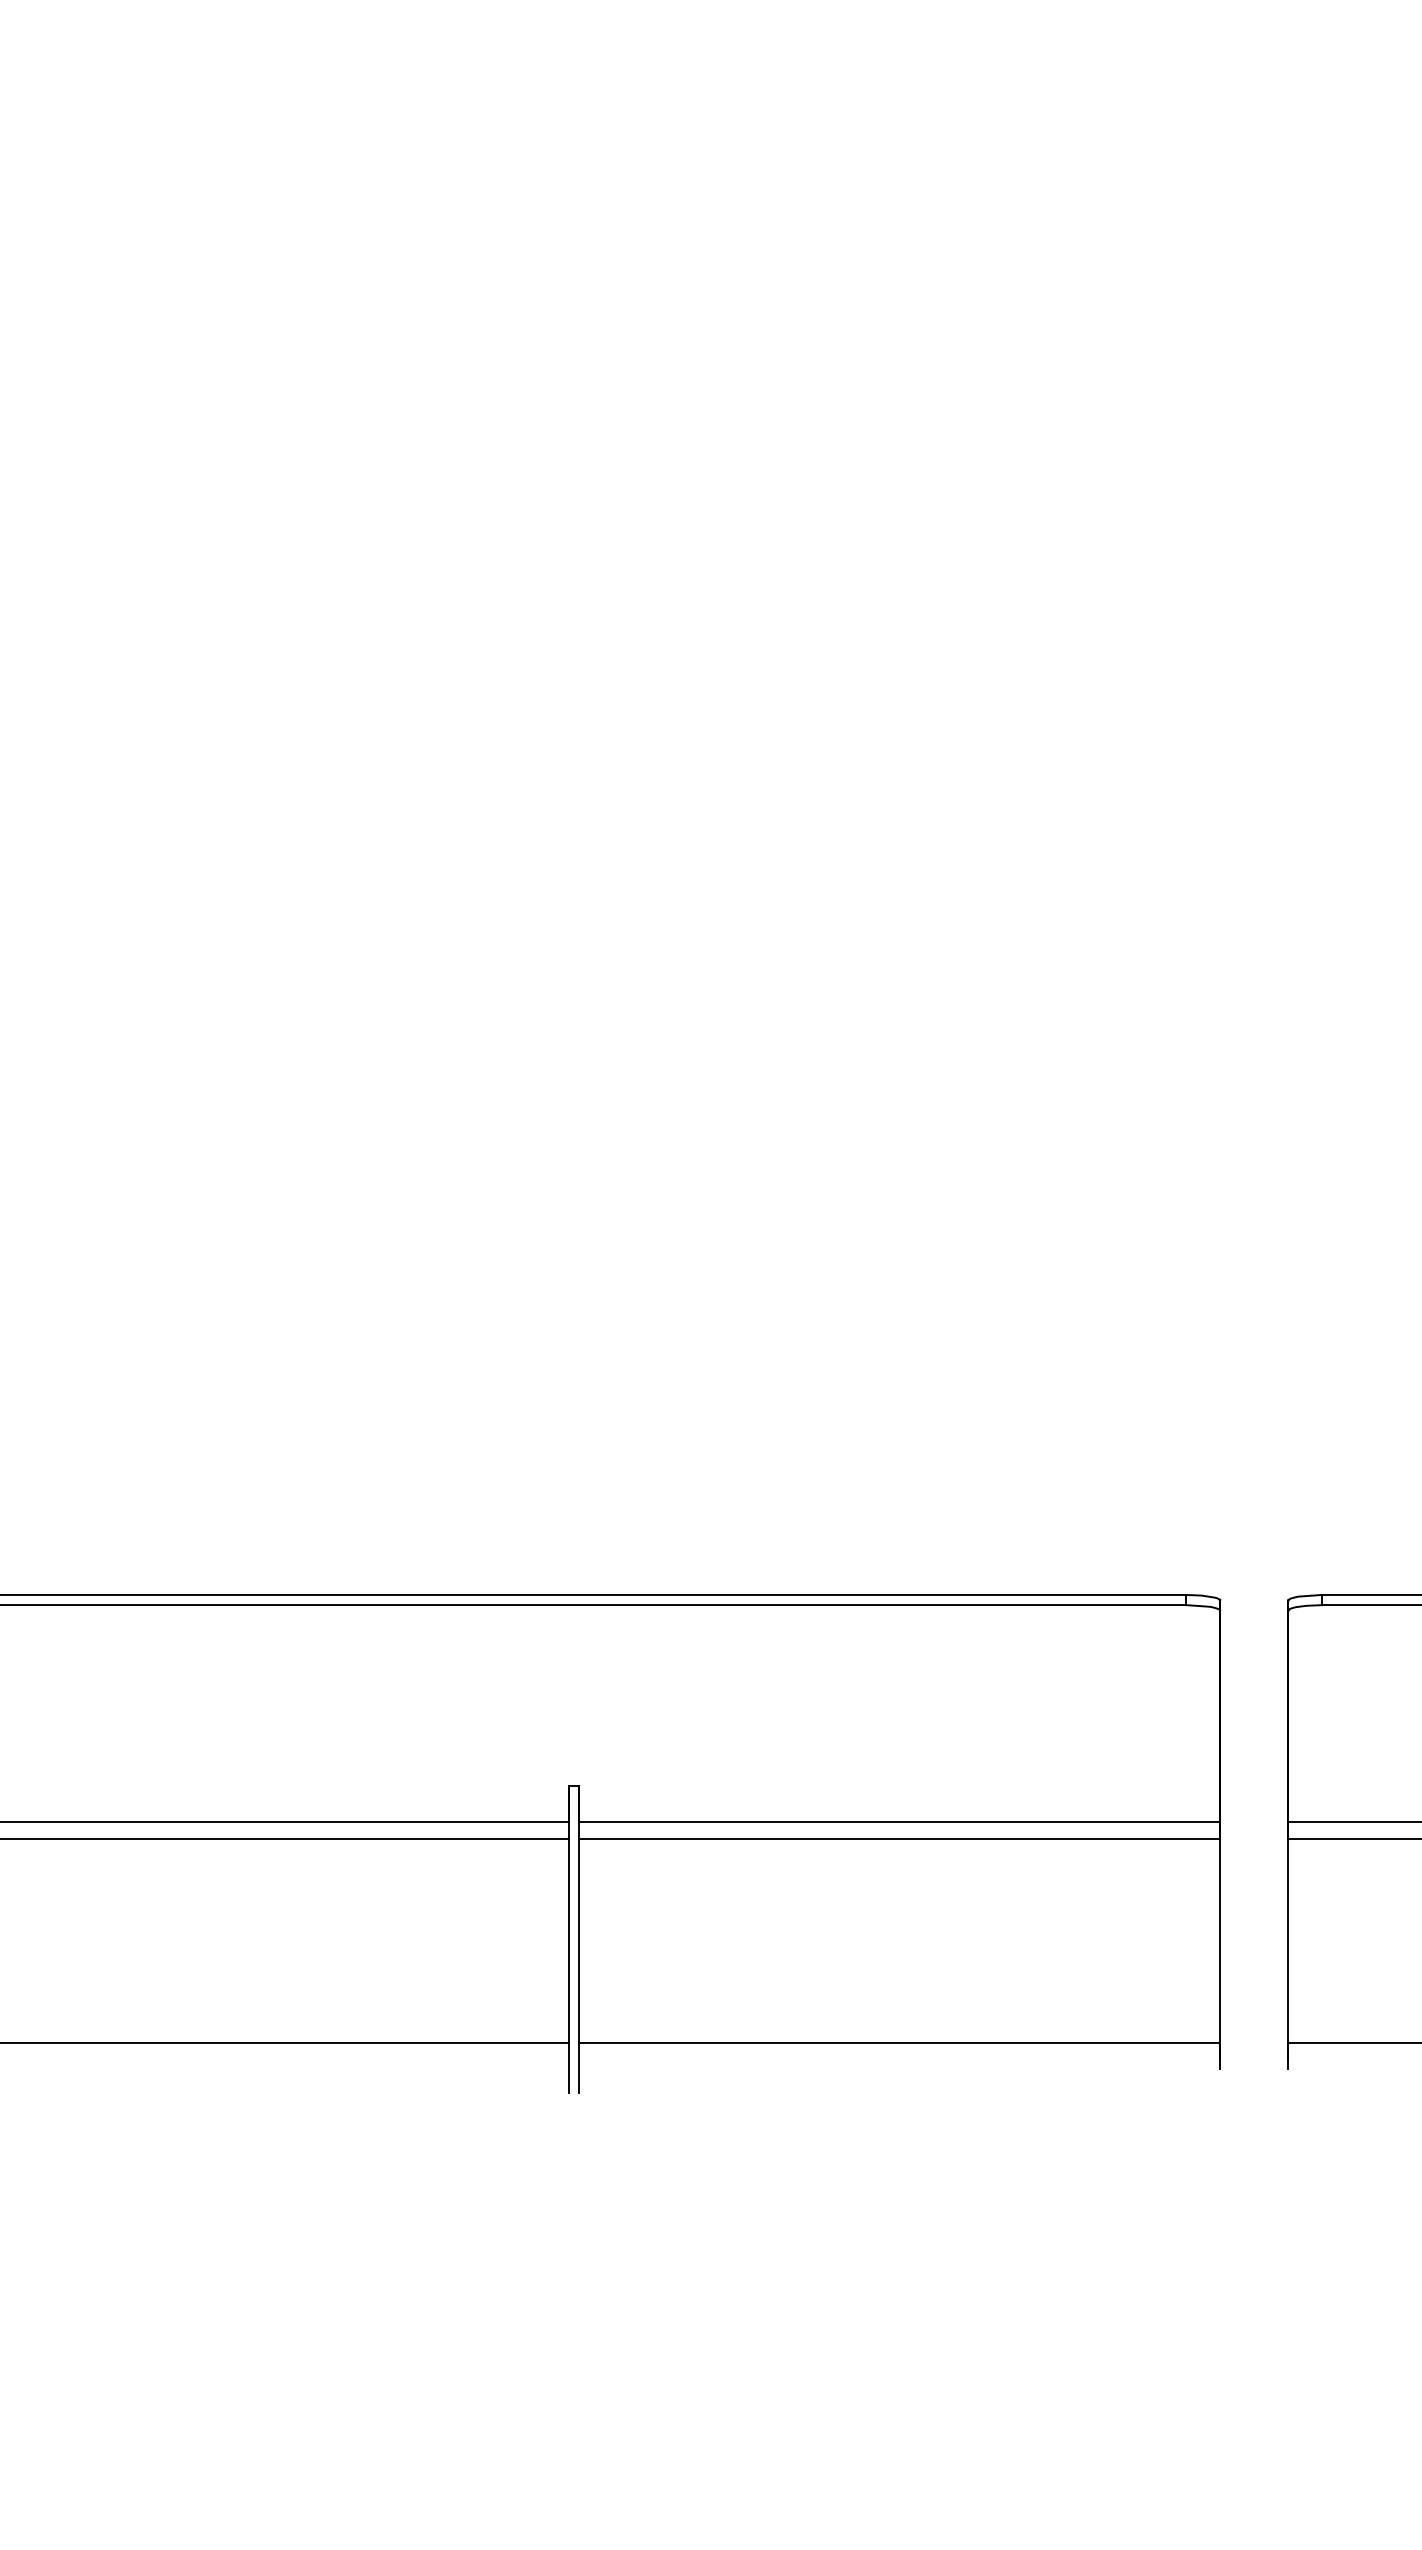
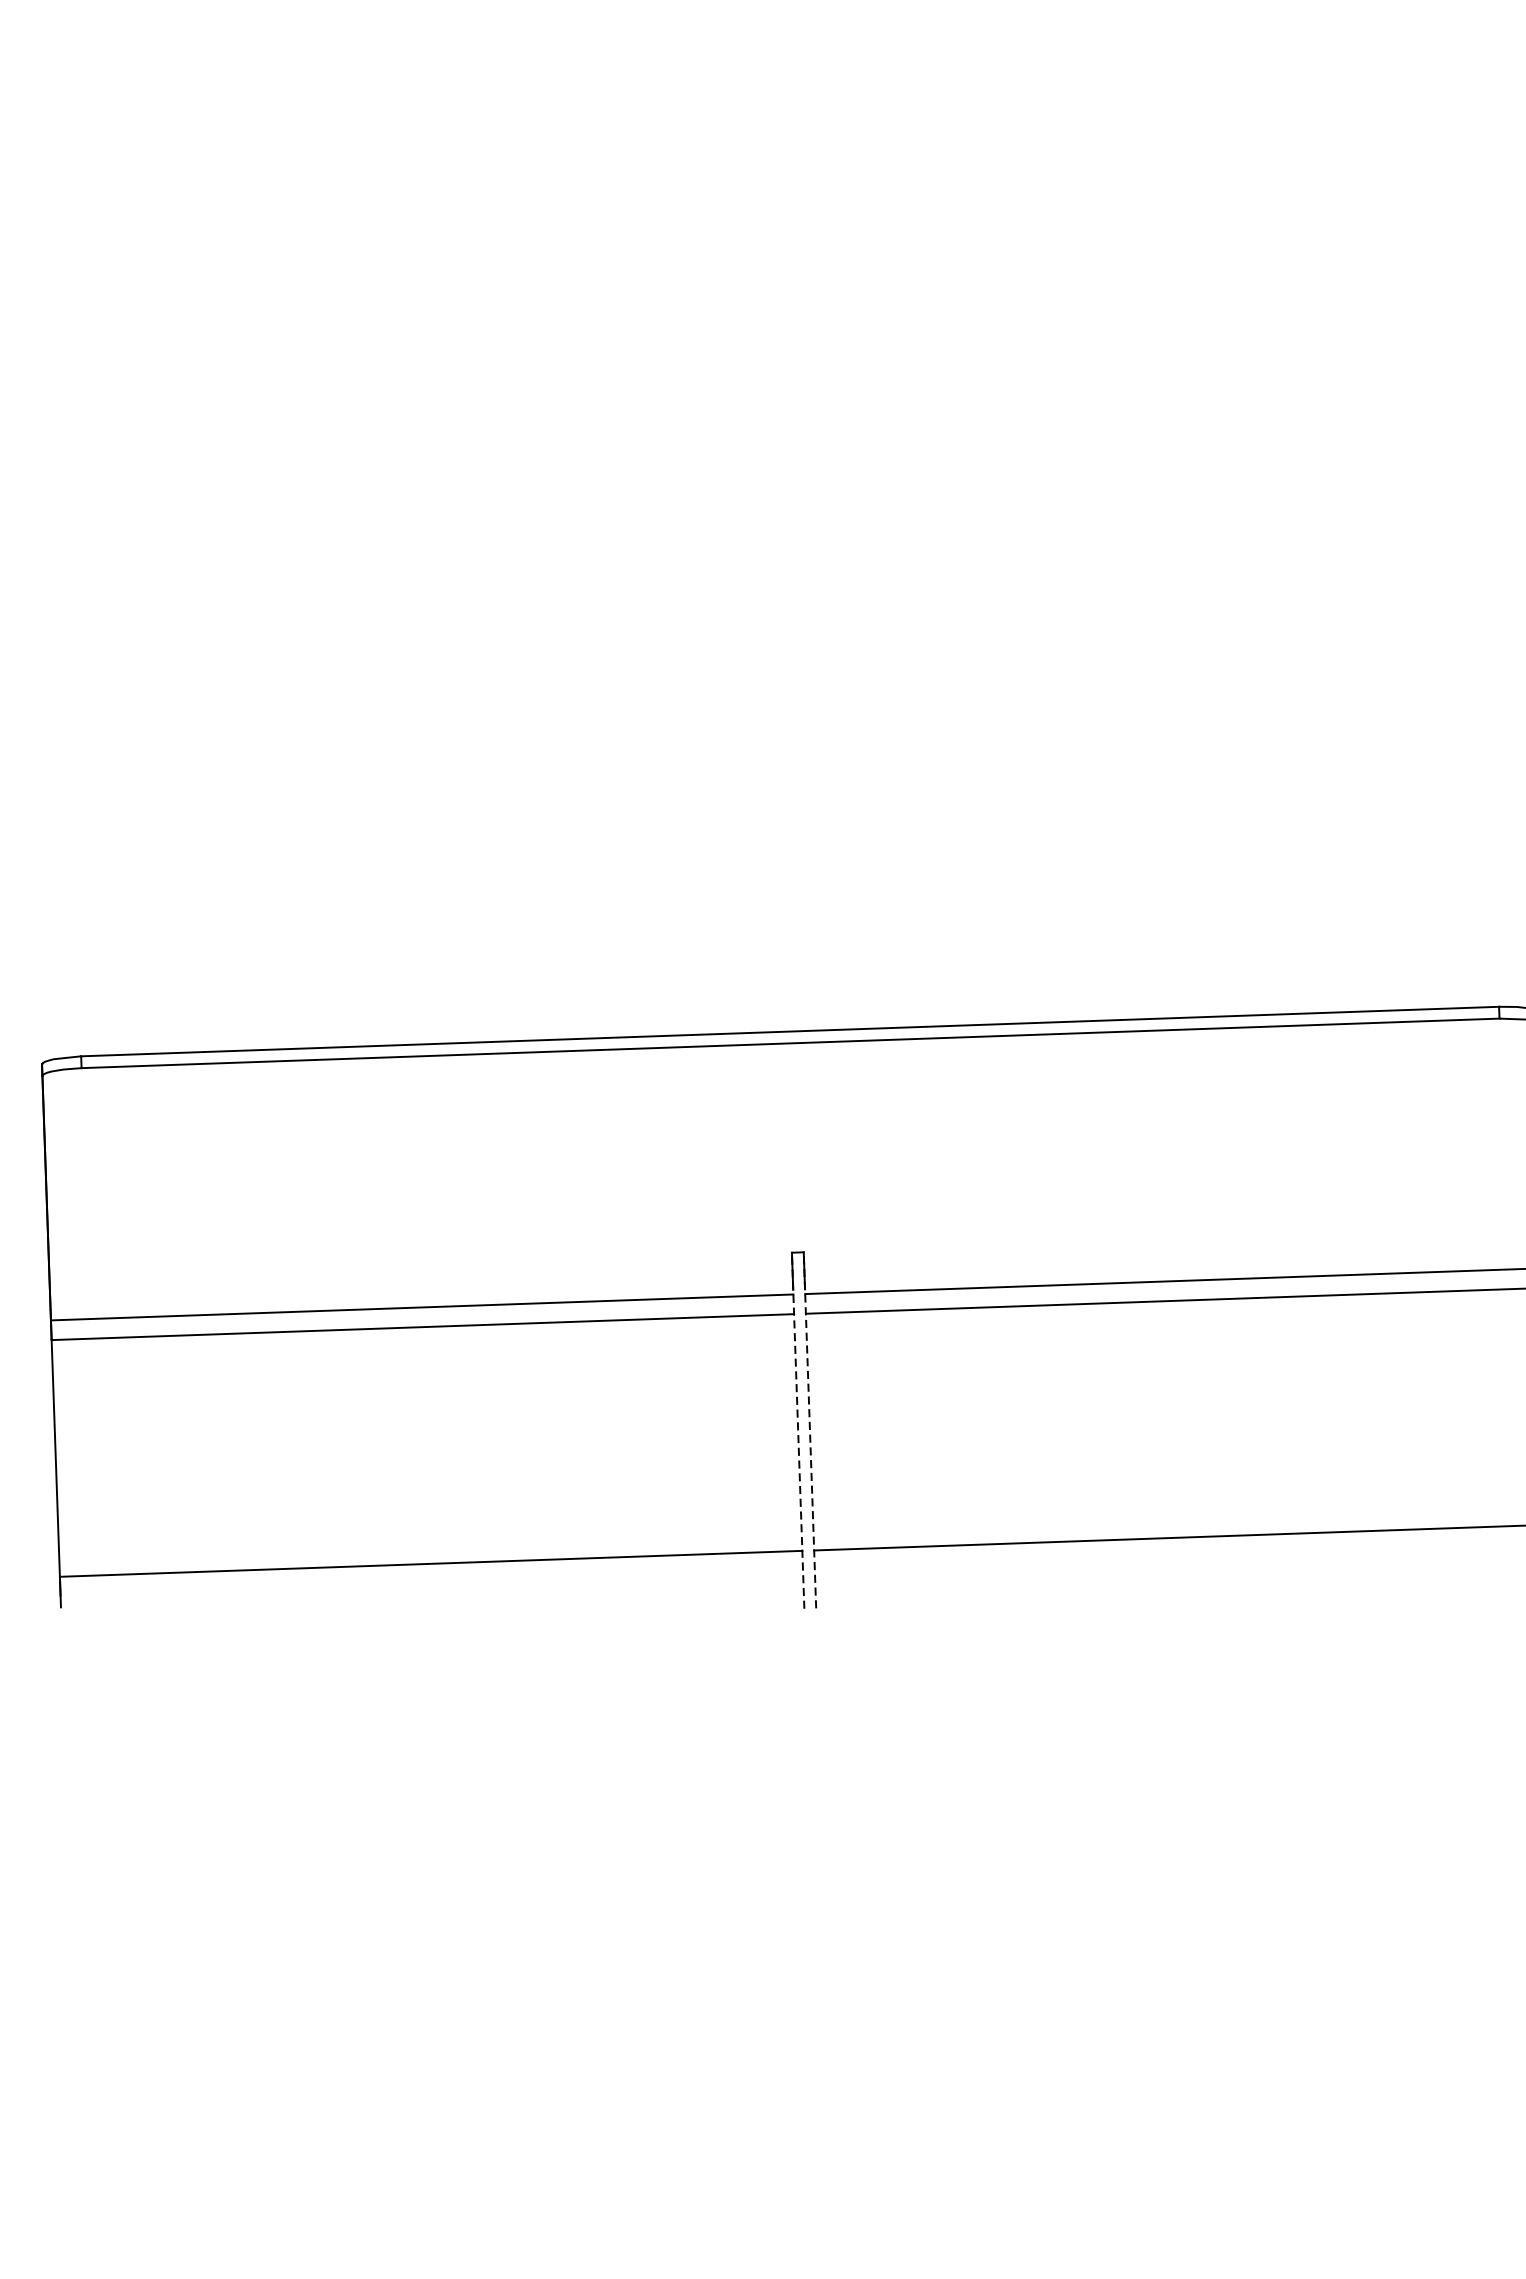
line: (569, 1939) -> (798, 1430), solid -> dashed
line: (579, 1939) -> (810, 1430), solid -> dashed

